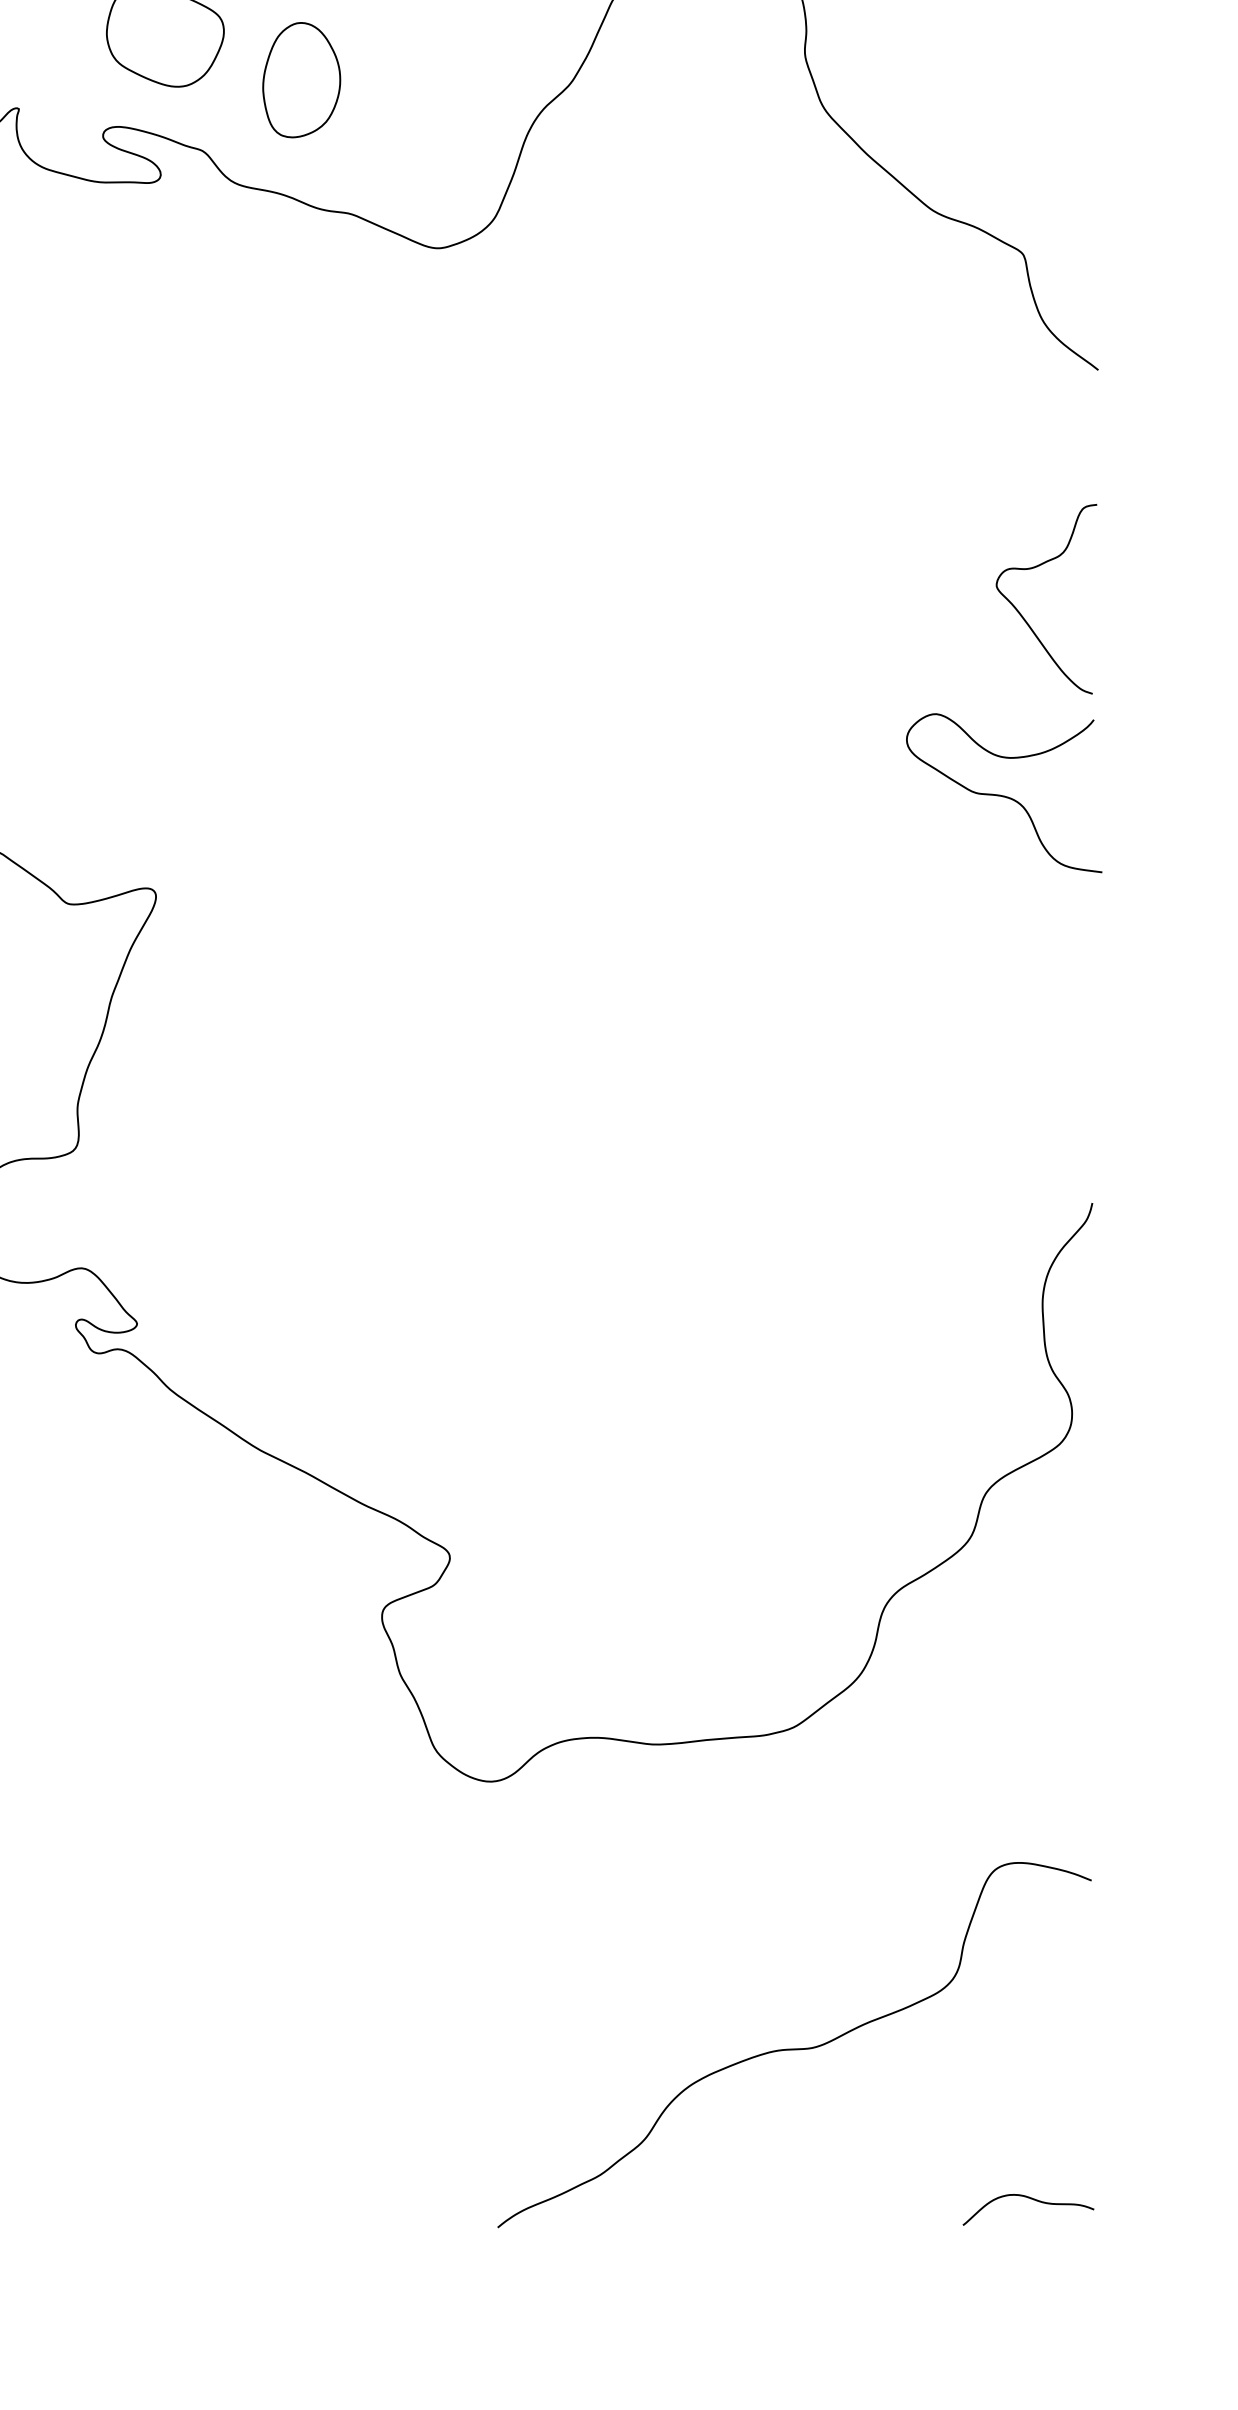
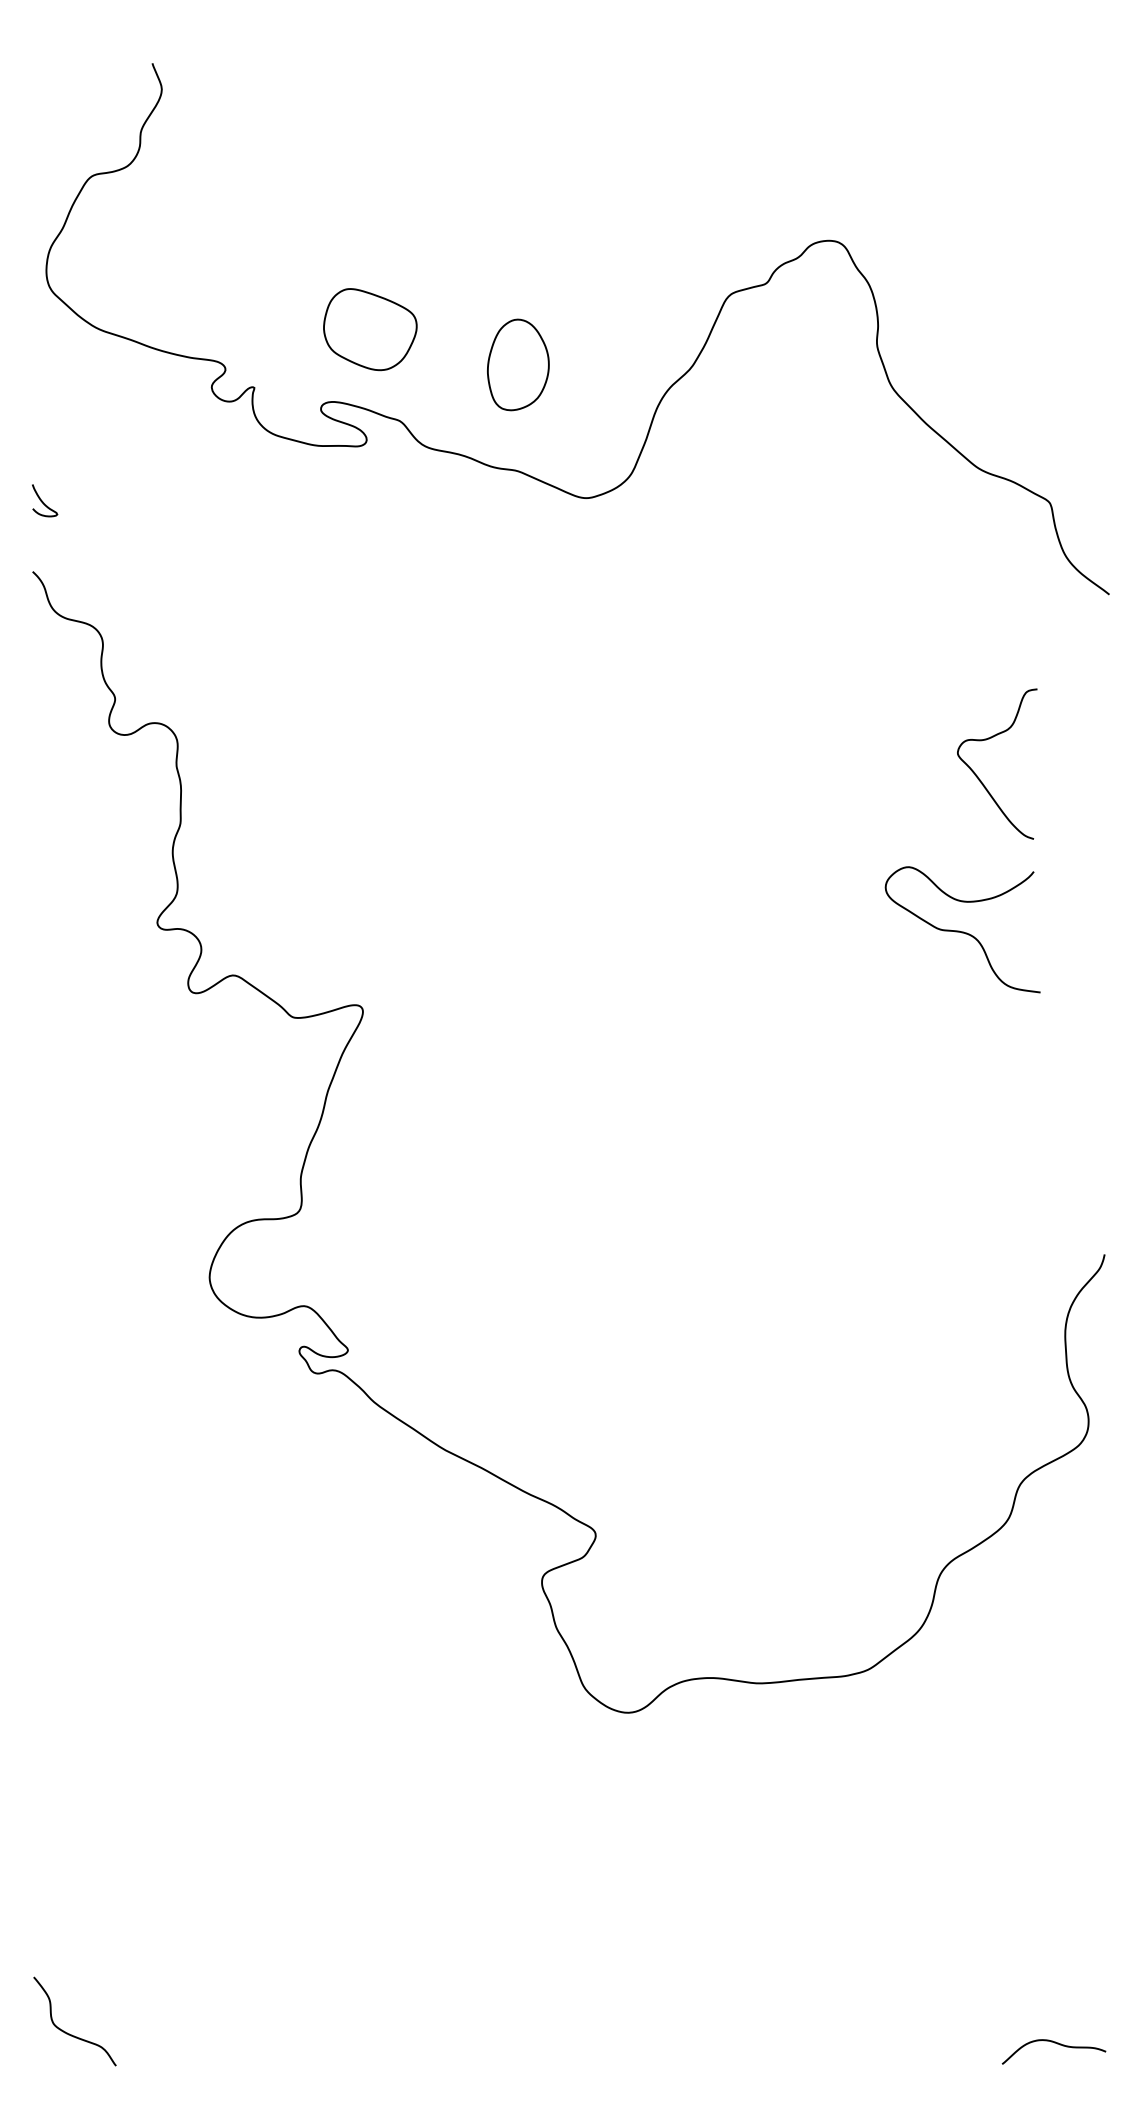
part: (301, 79) -> (518, 364), moved
curve: (1022, 614) -> (978, 776), moved
curve: (1003, 795) -> (962, 931), moved
curve: (796, 2047) -> (870, 1923), removed

